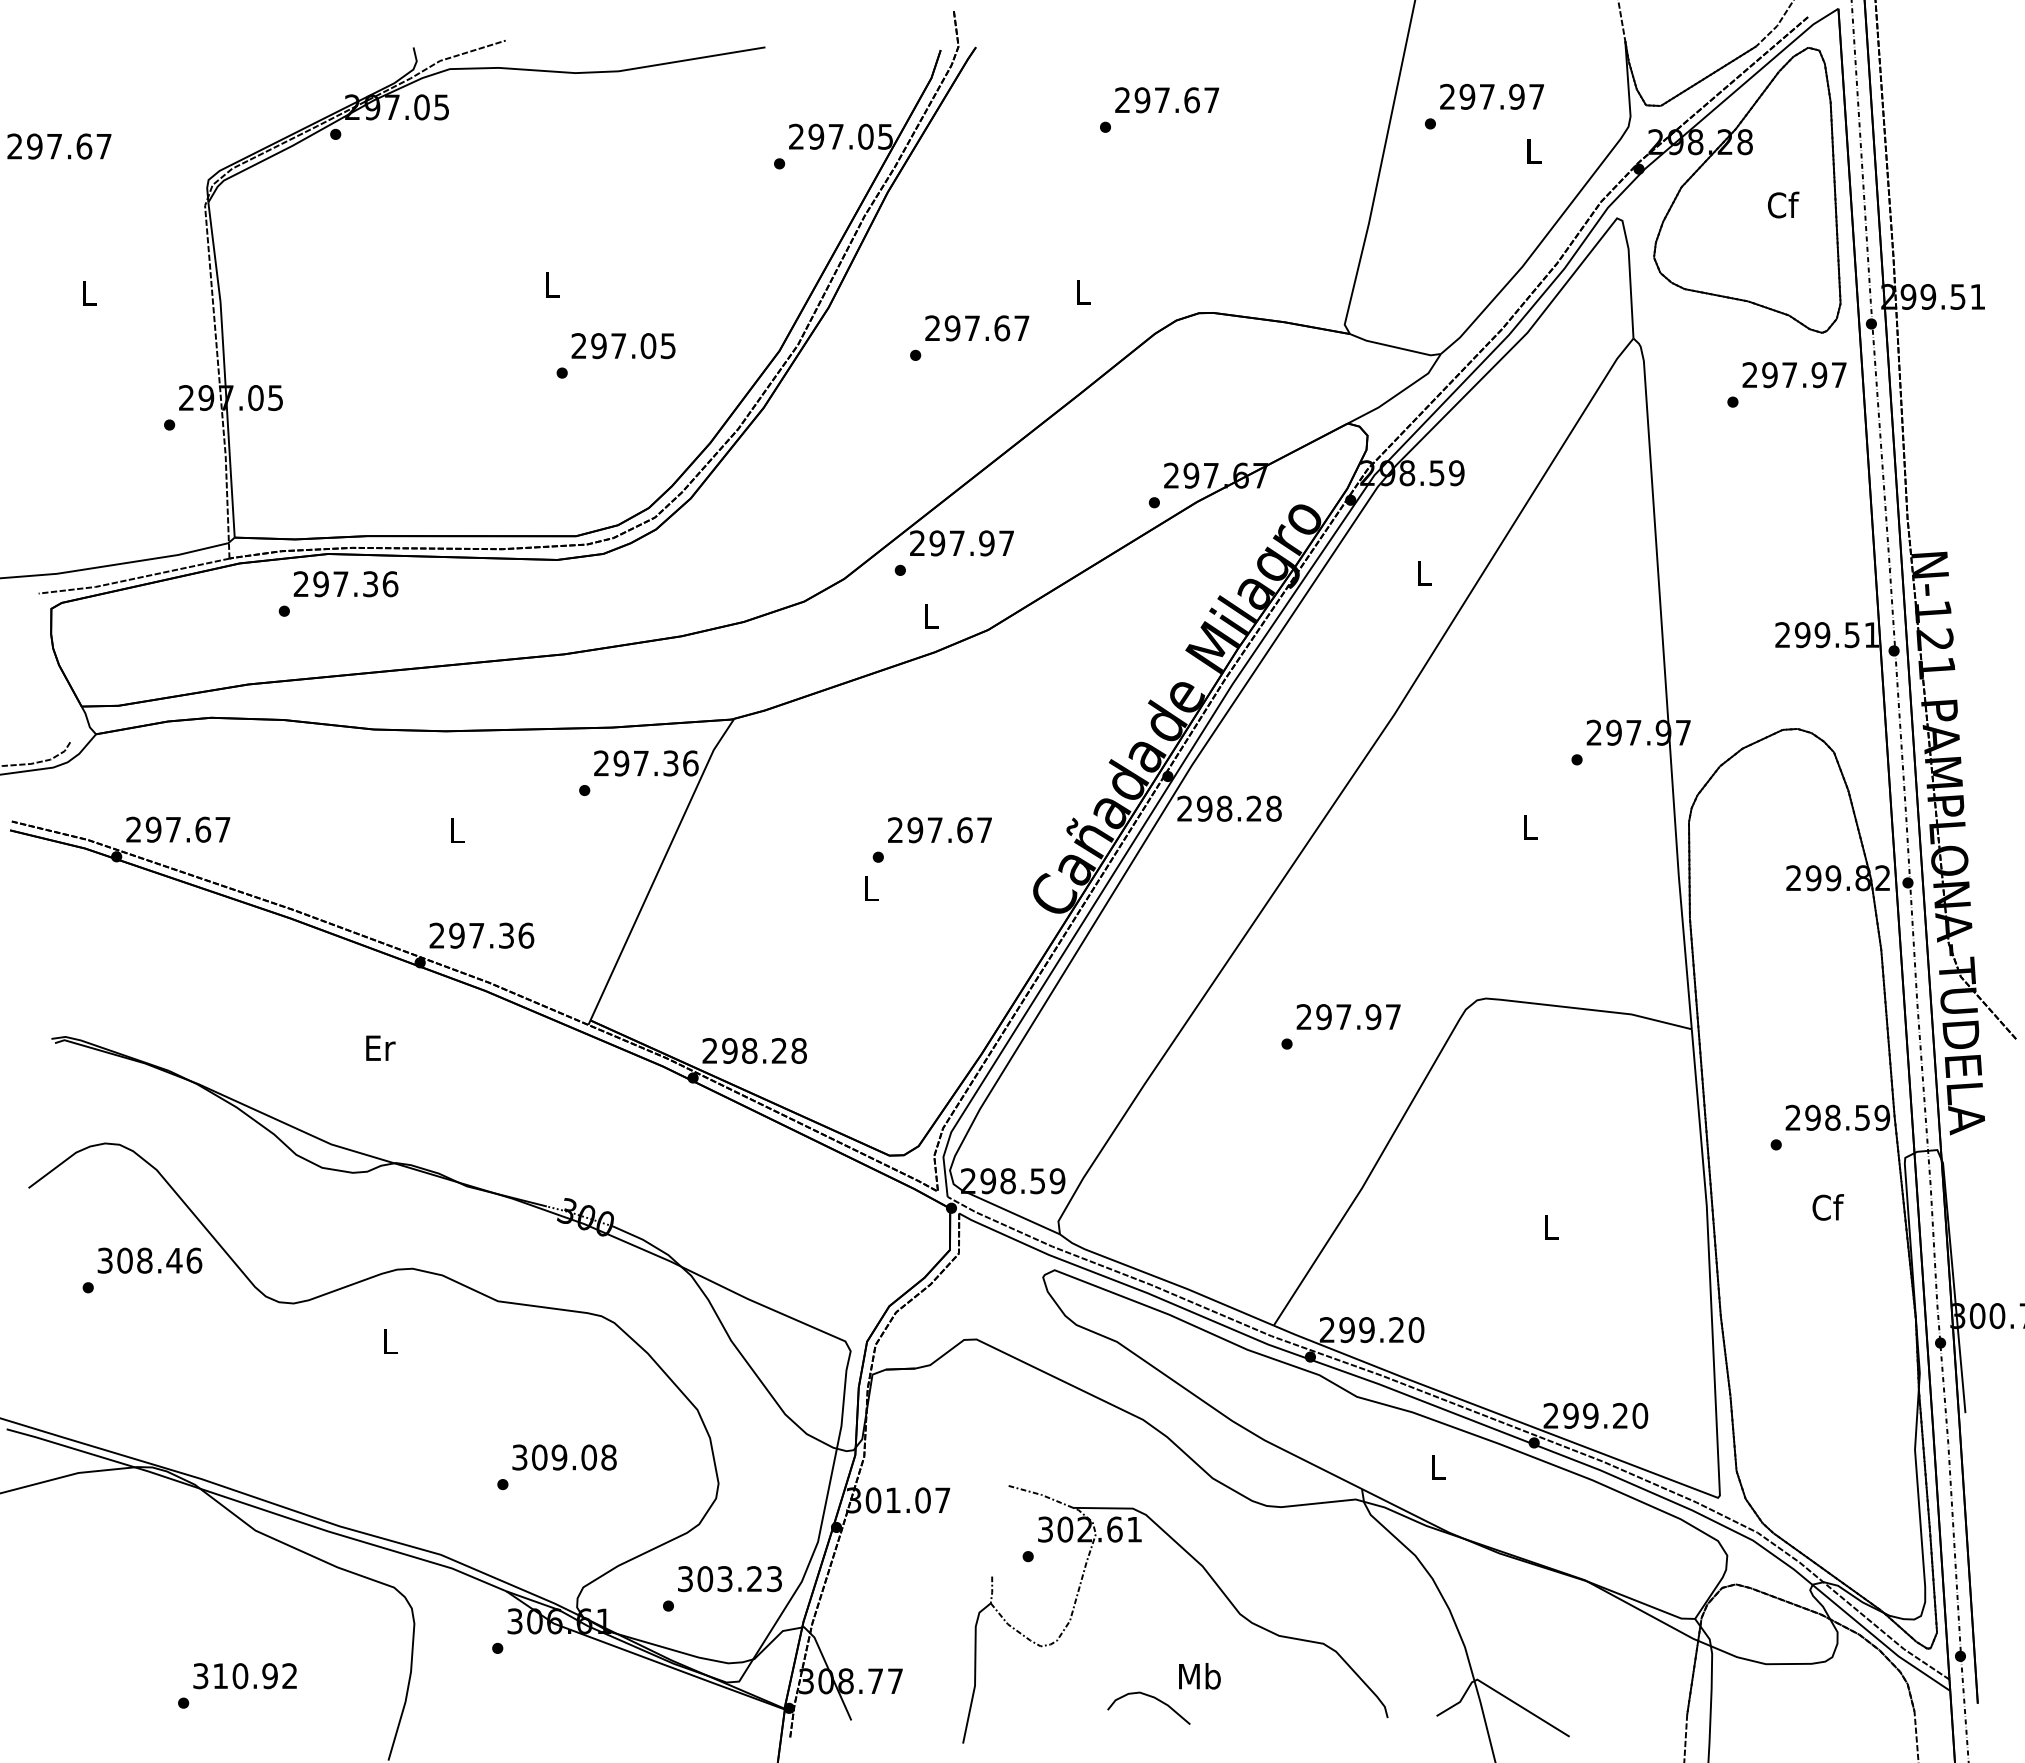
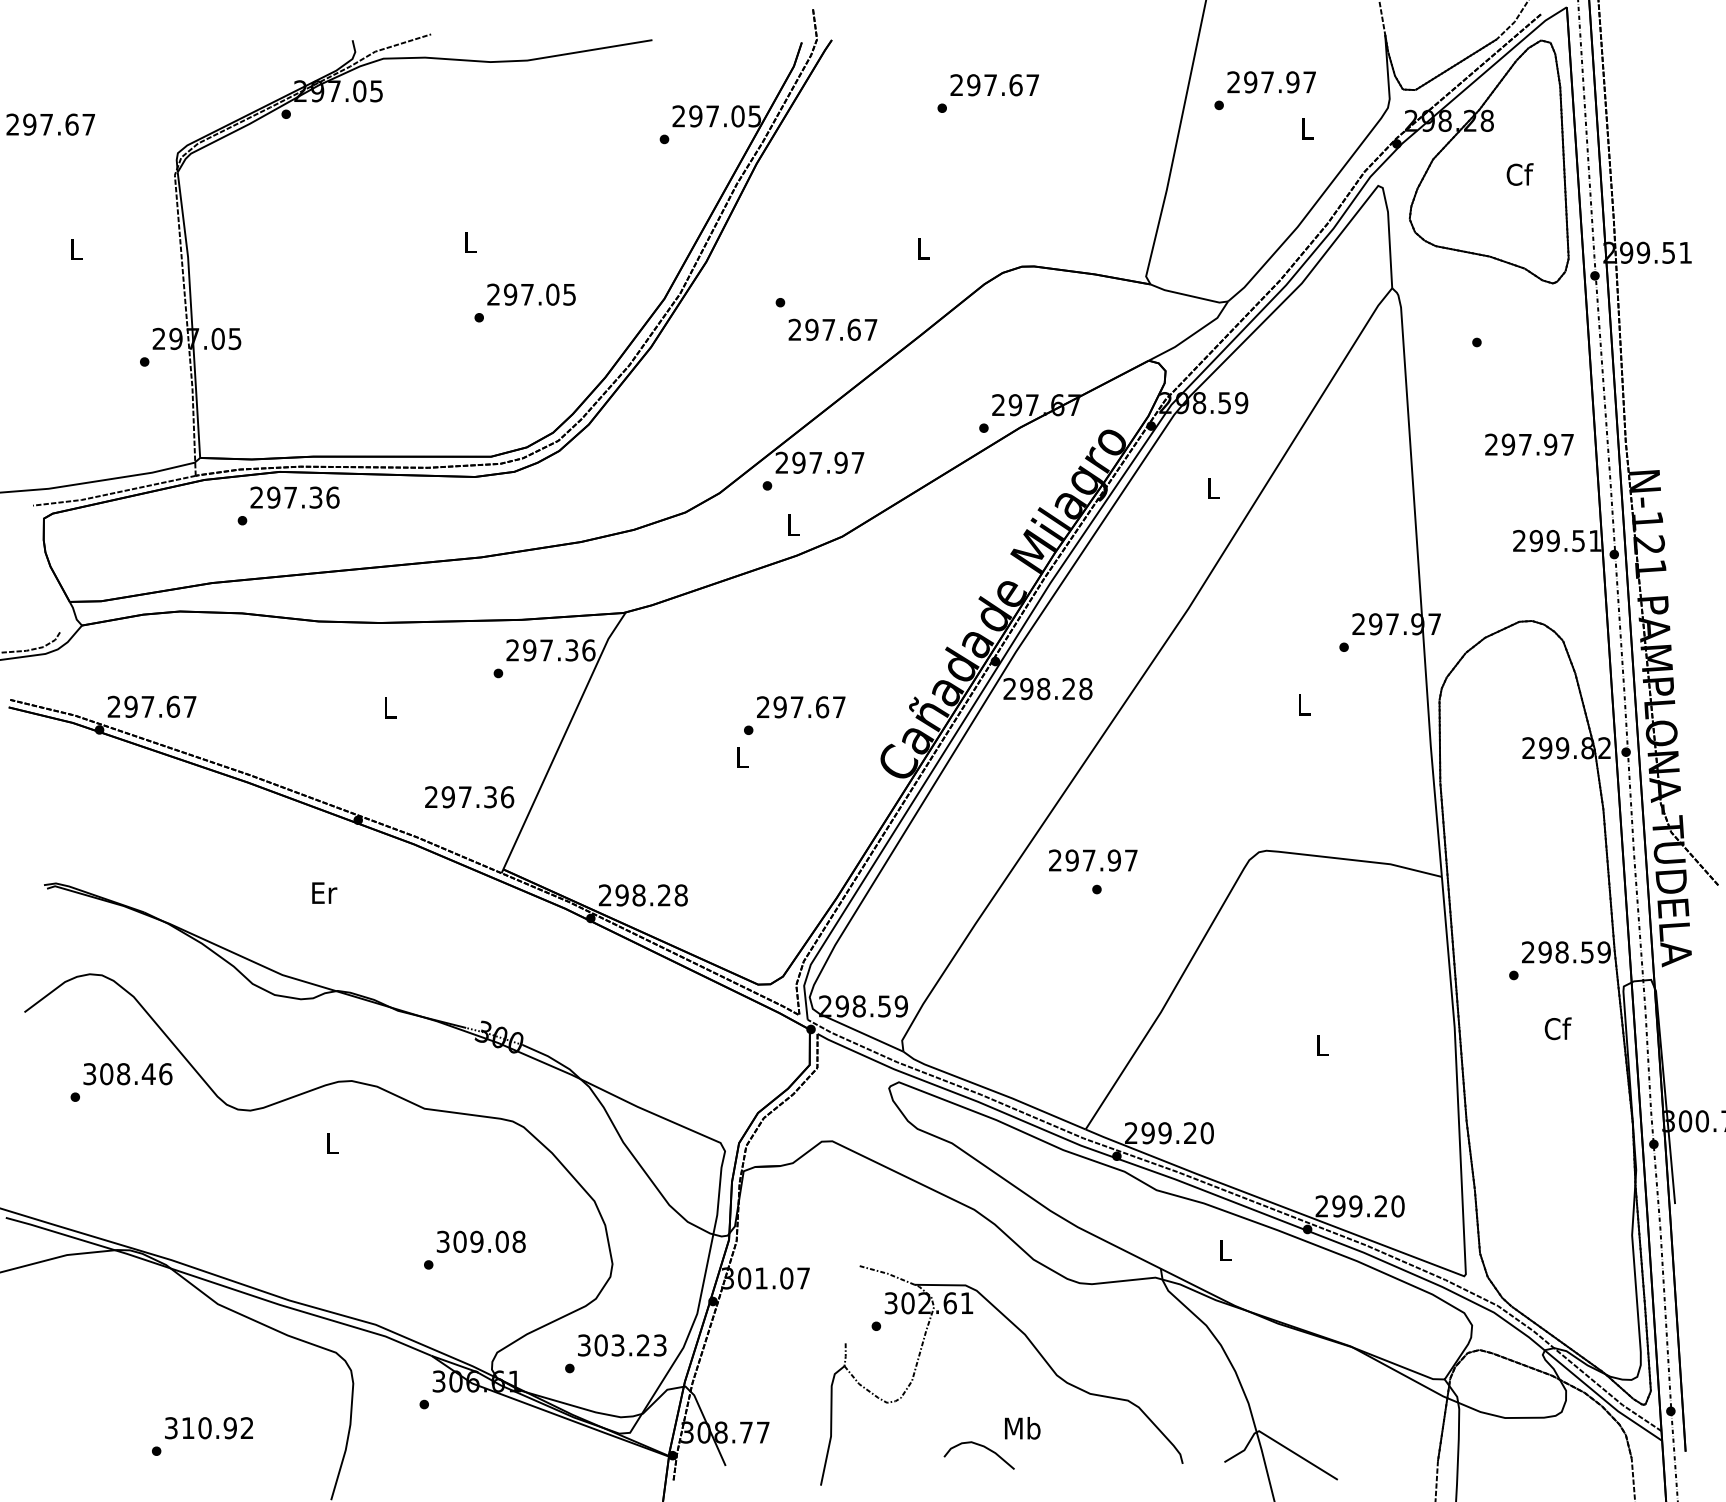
text: (977, 328) -> (833, 330), moved
text: (1794, 375) -> (1529, 445), moved
text: (481, 935) -> (469, 797), moved
text: (1348, 1017) -> (1093, 860), moved

